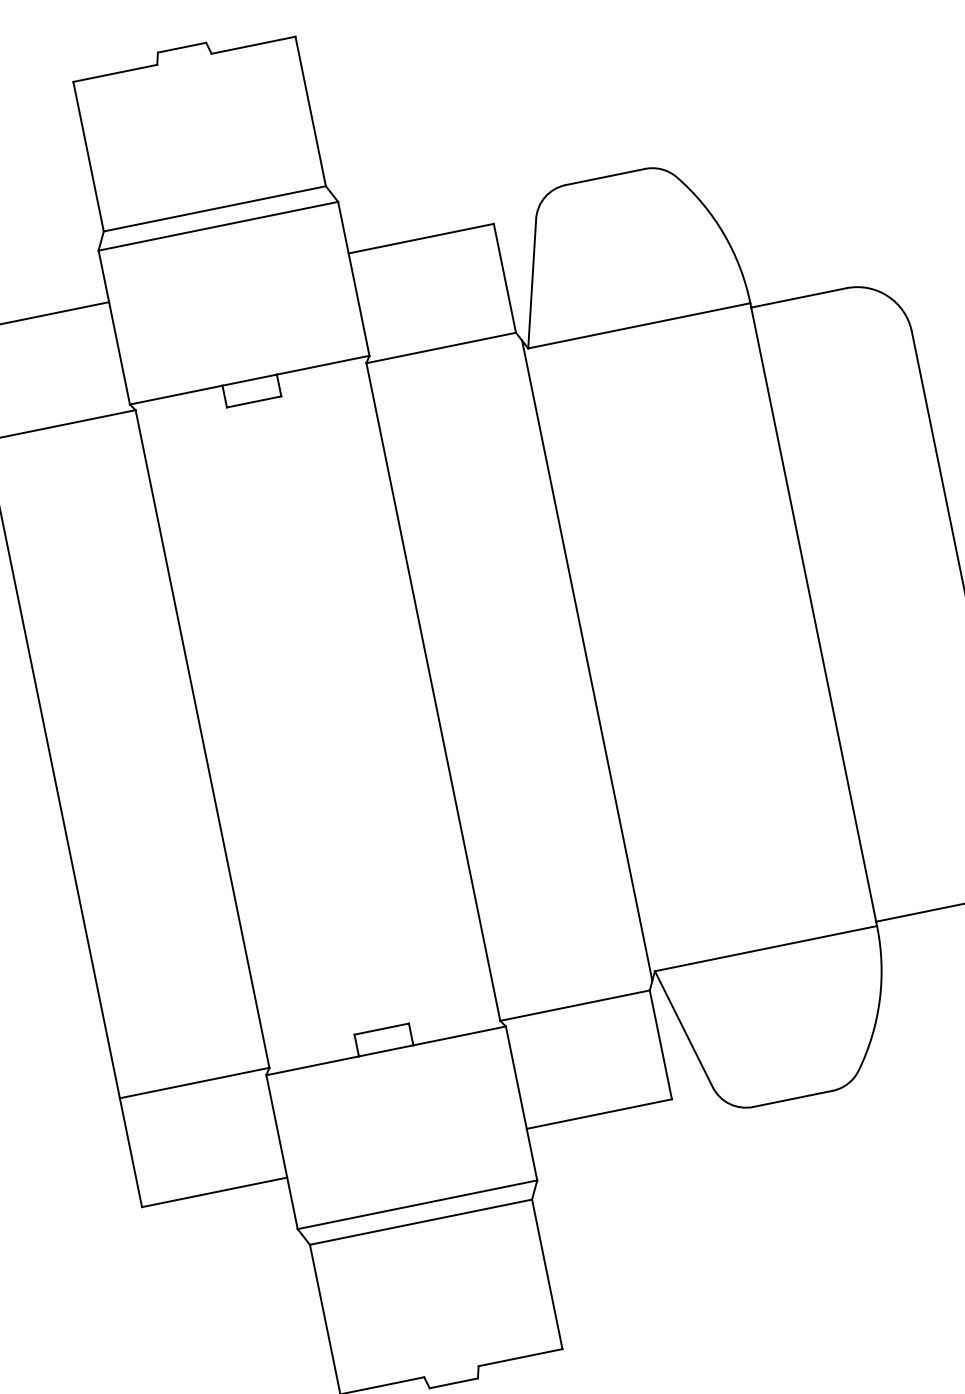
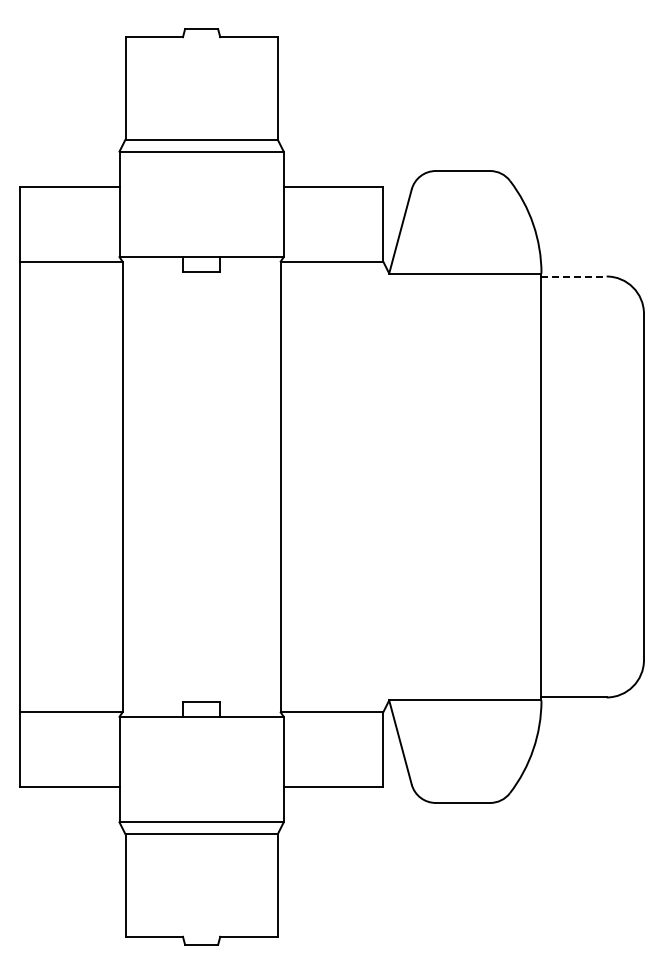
line: (799, 297) -> (574, 276), solid -> dashed
line: (587, 659) -> (386, 486), removed

